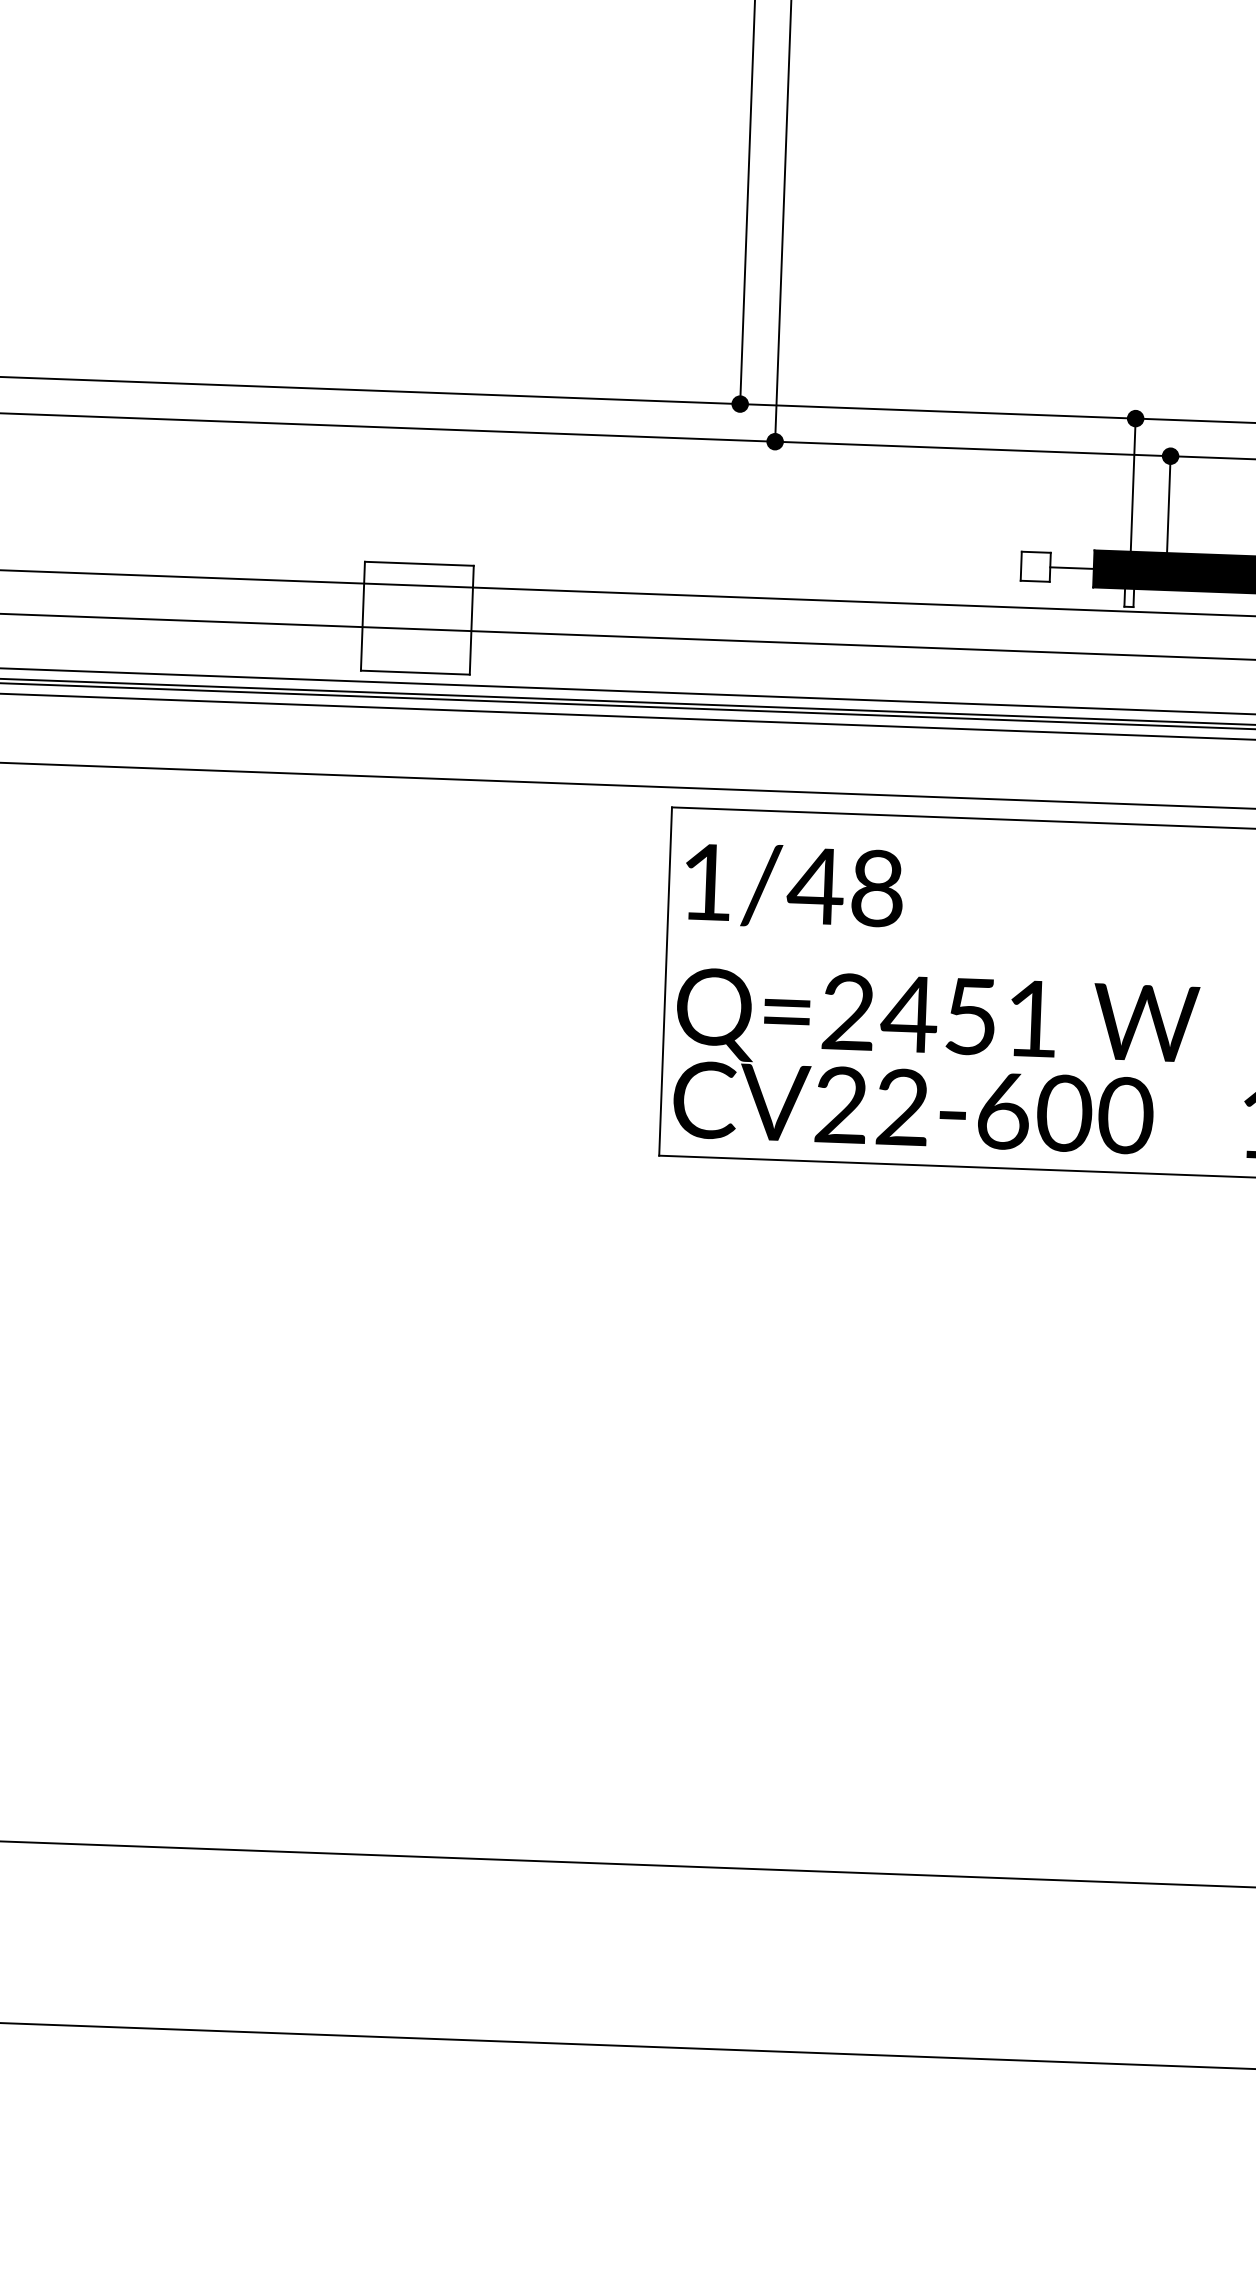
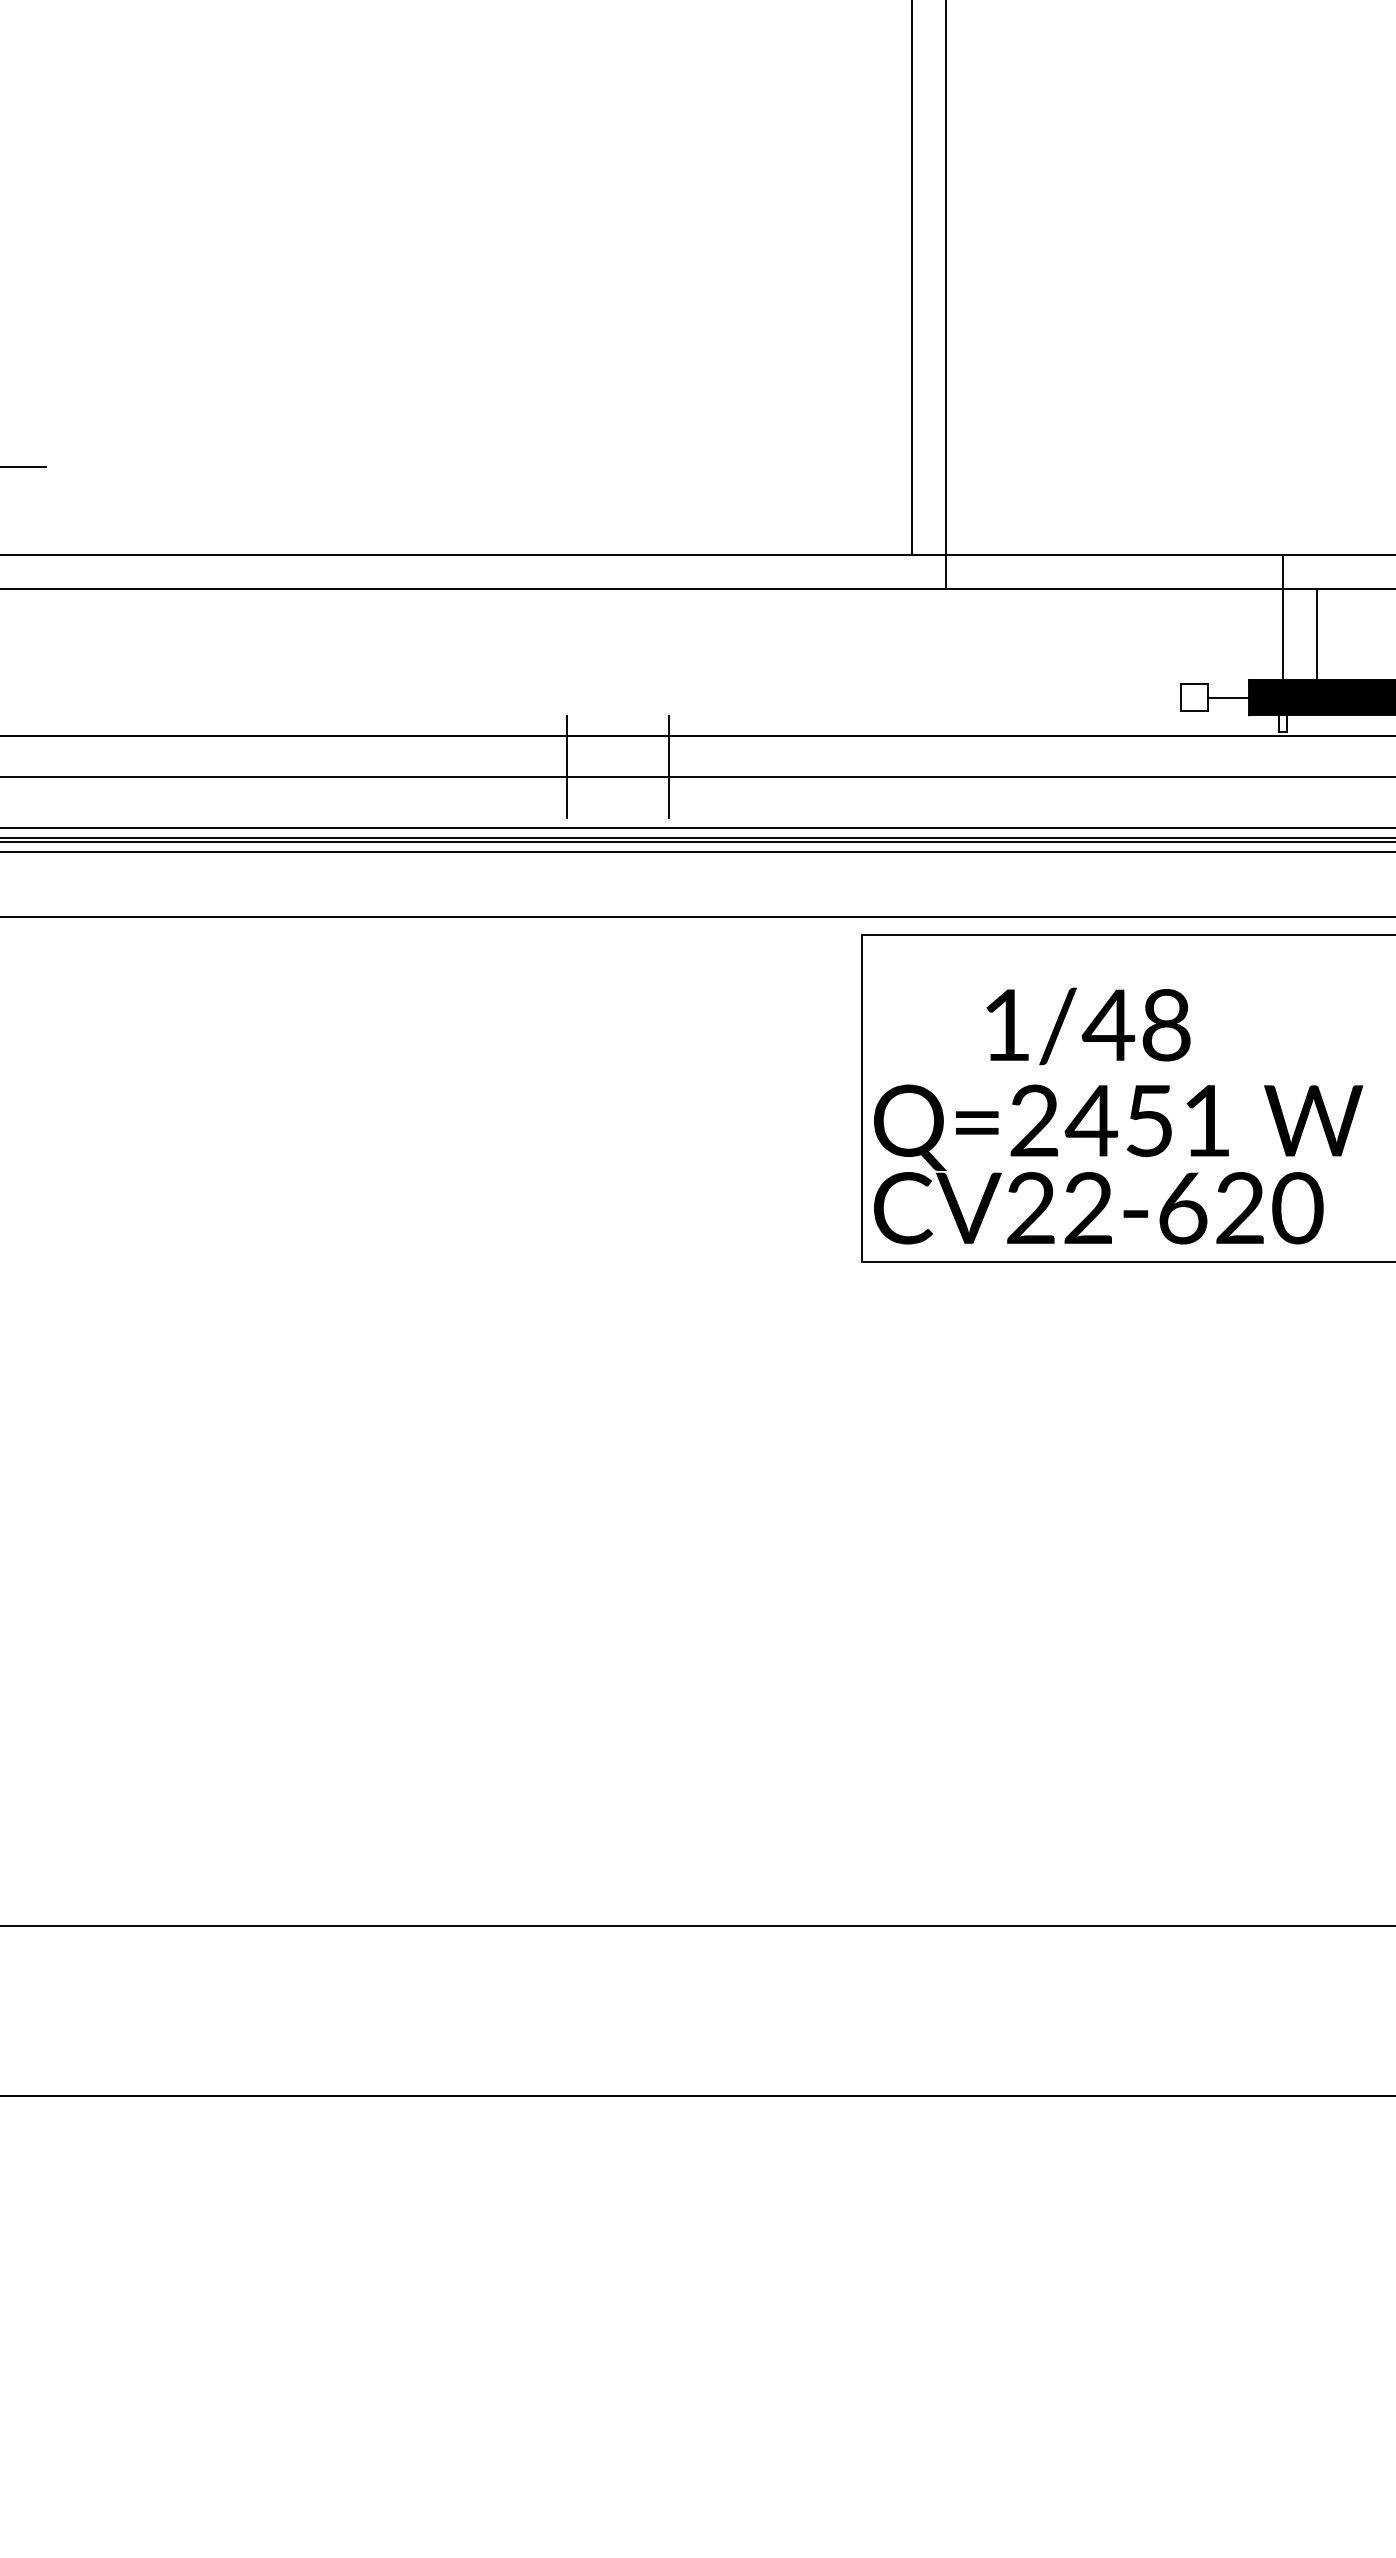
fill: (740, 404) -> (912, 555), removed
fill: (1135, 418) -> (1282, 555), removed
fill: (775, 441) -> (946, 589), removed
fill: (1170, 456) -> (1316, 589), removed
line: (419, 563) -> (617, 715), removed
line: (415, 673) -> (617, 818), removed
text: (794, 886) -> (1088, 1026), moved
text: (1064, 1113) -> (1240, 1208), CV22-600 -> CV22-620

